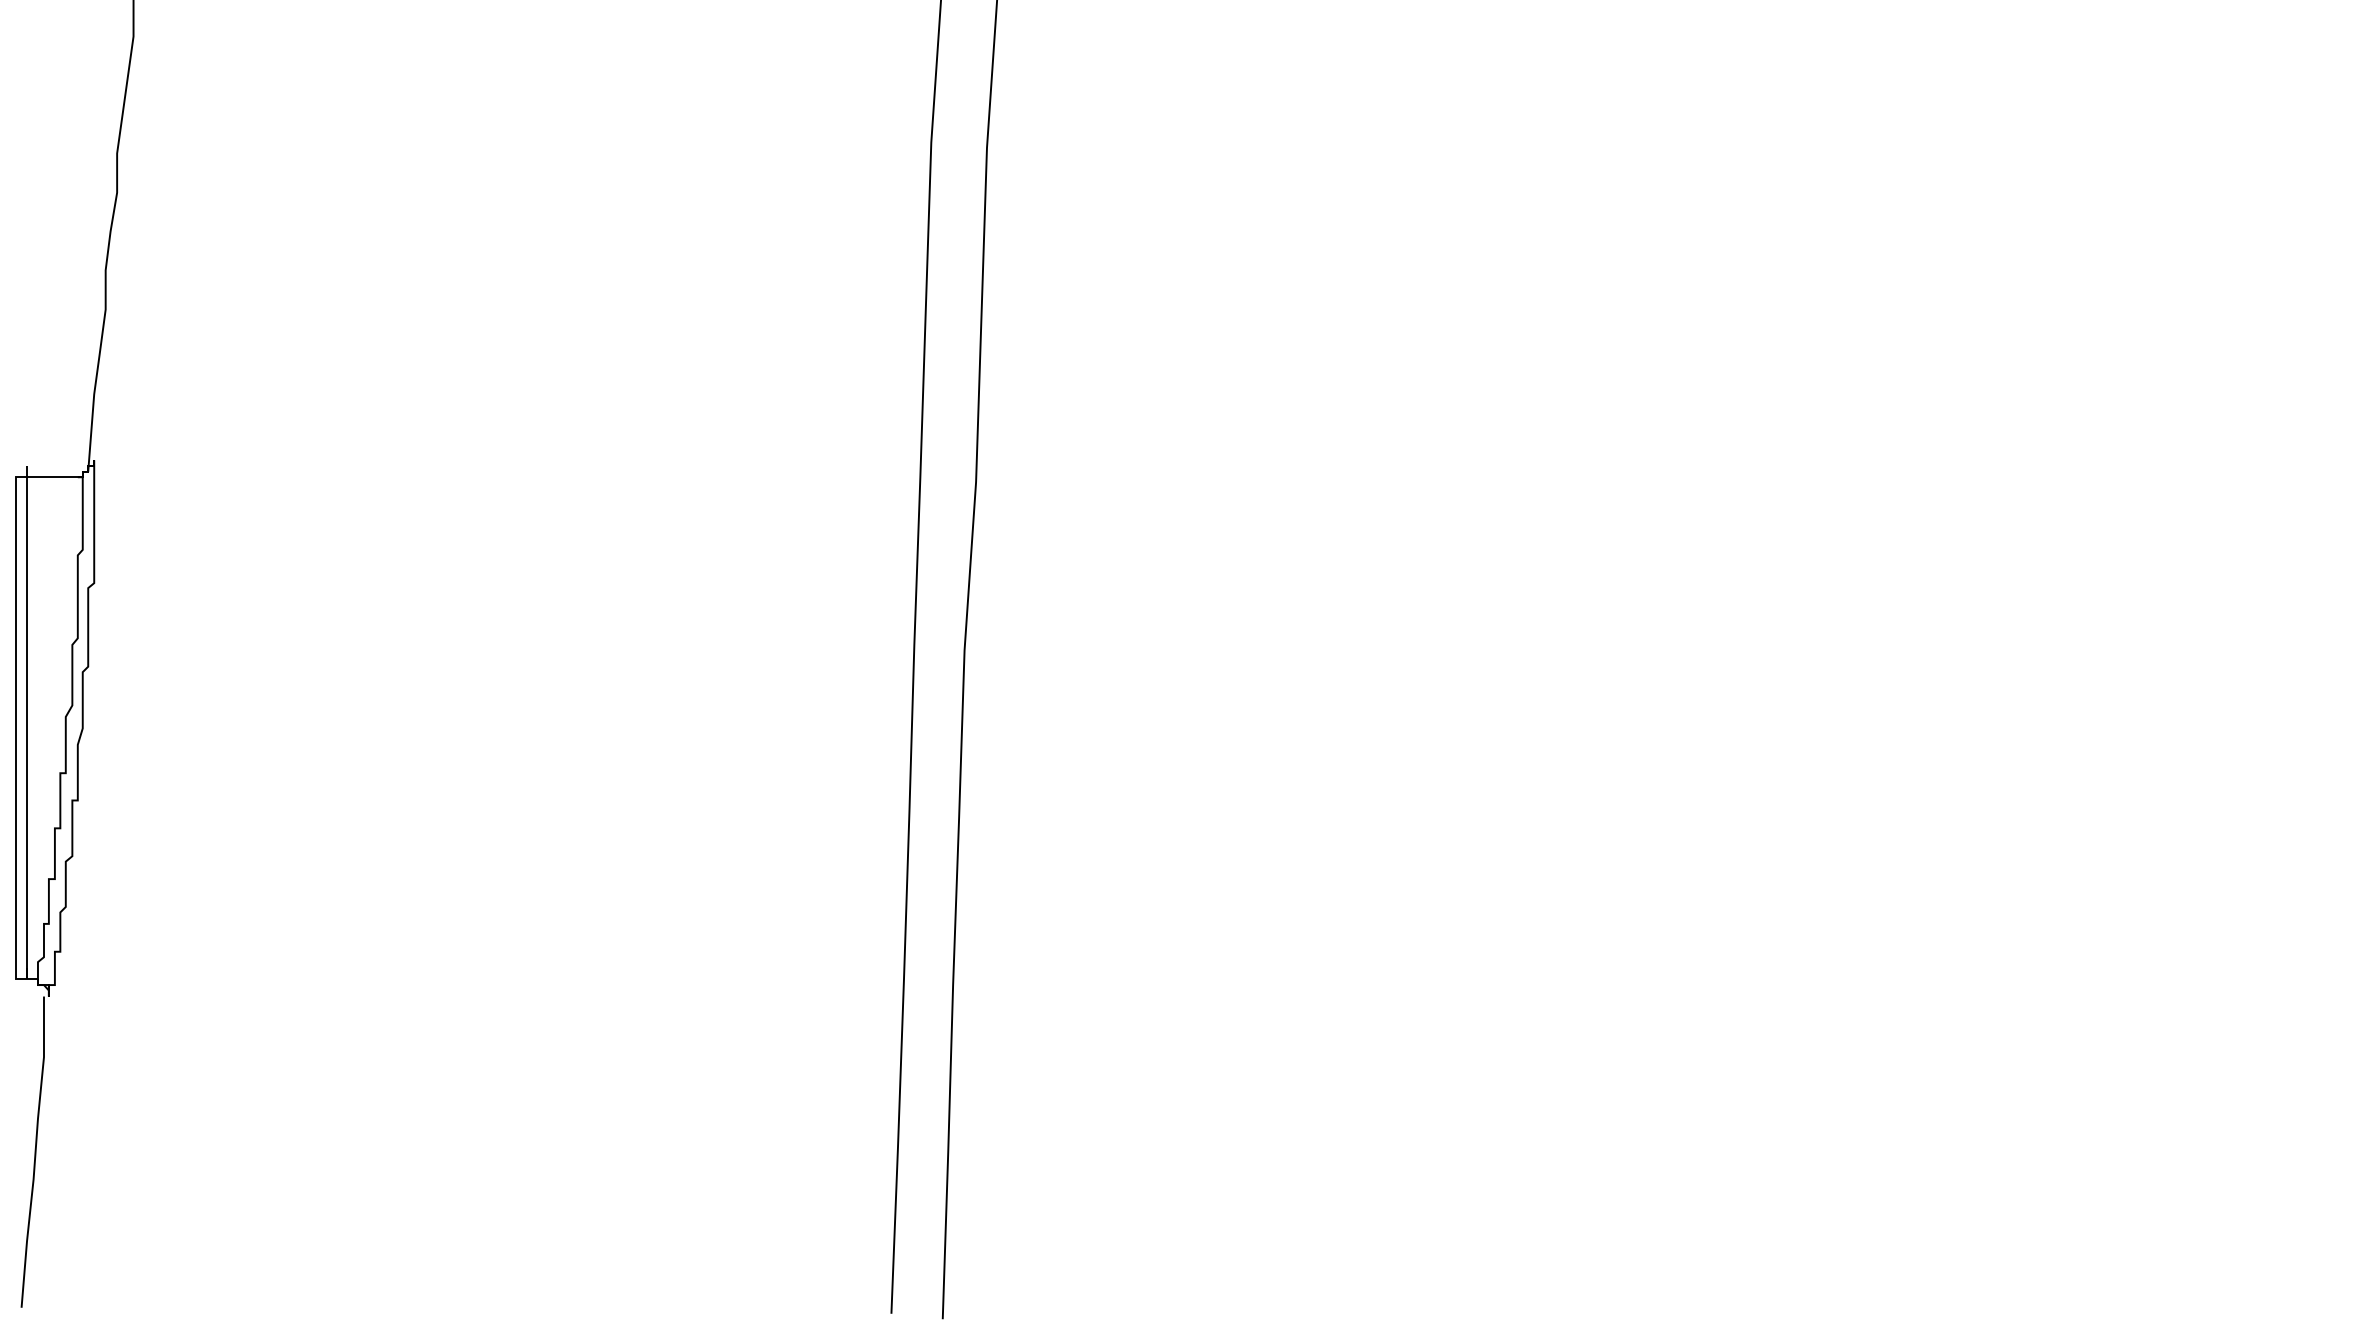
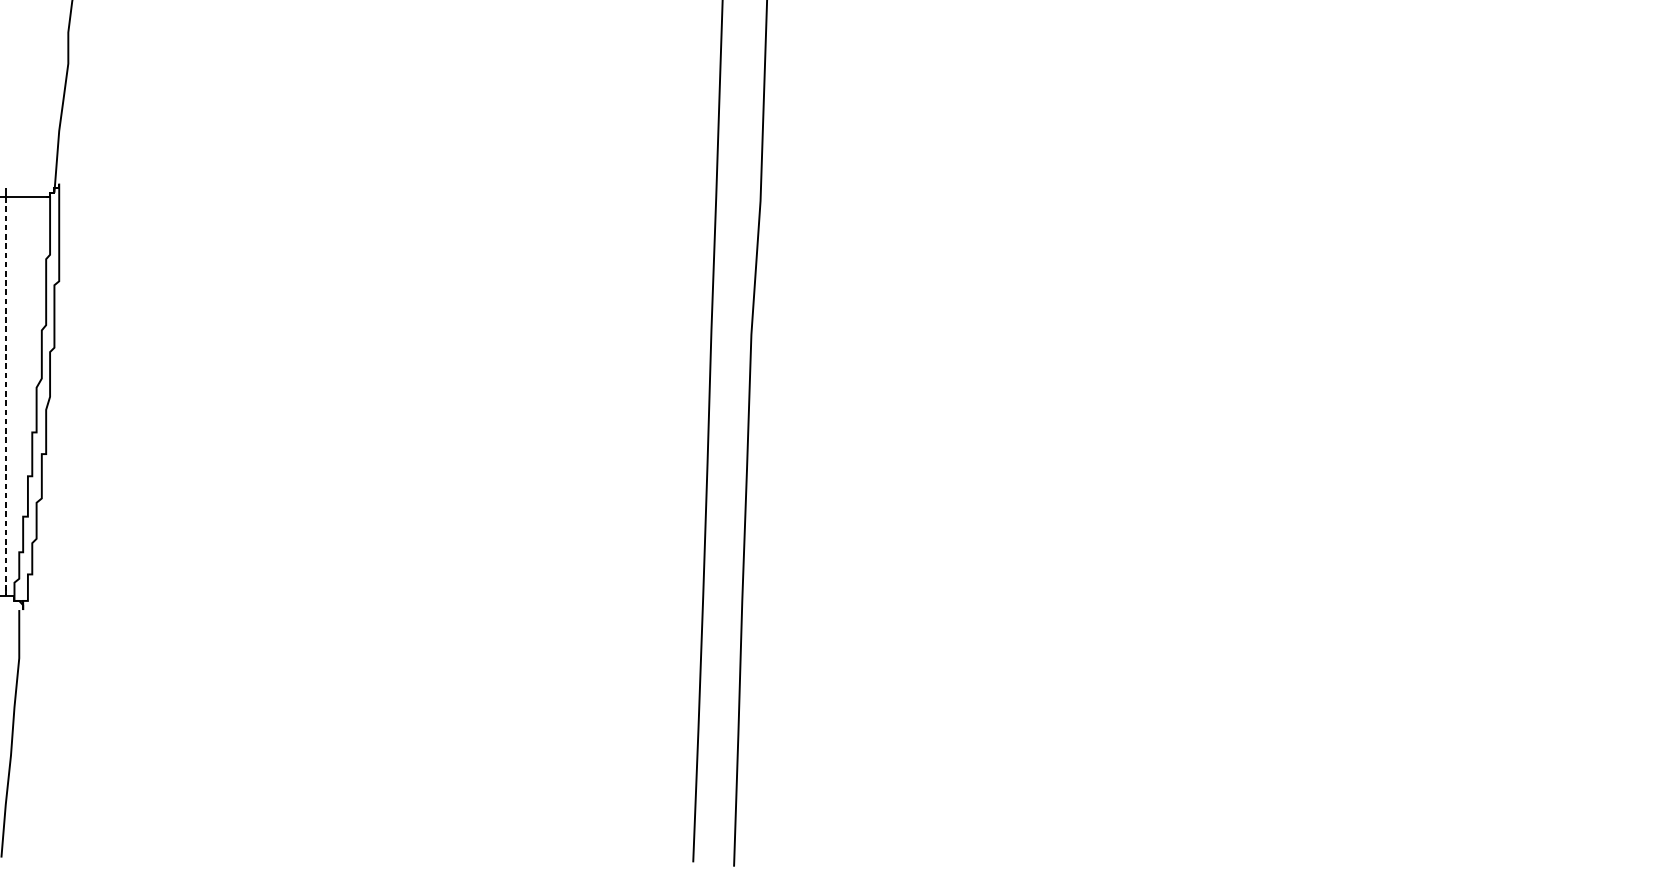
line: (27, 728) -> (6, 396), solid -> dashed

